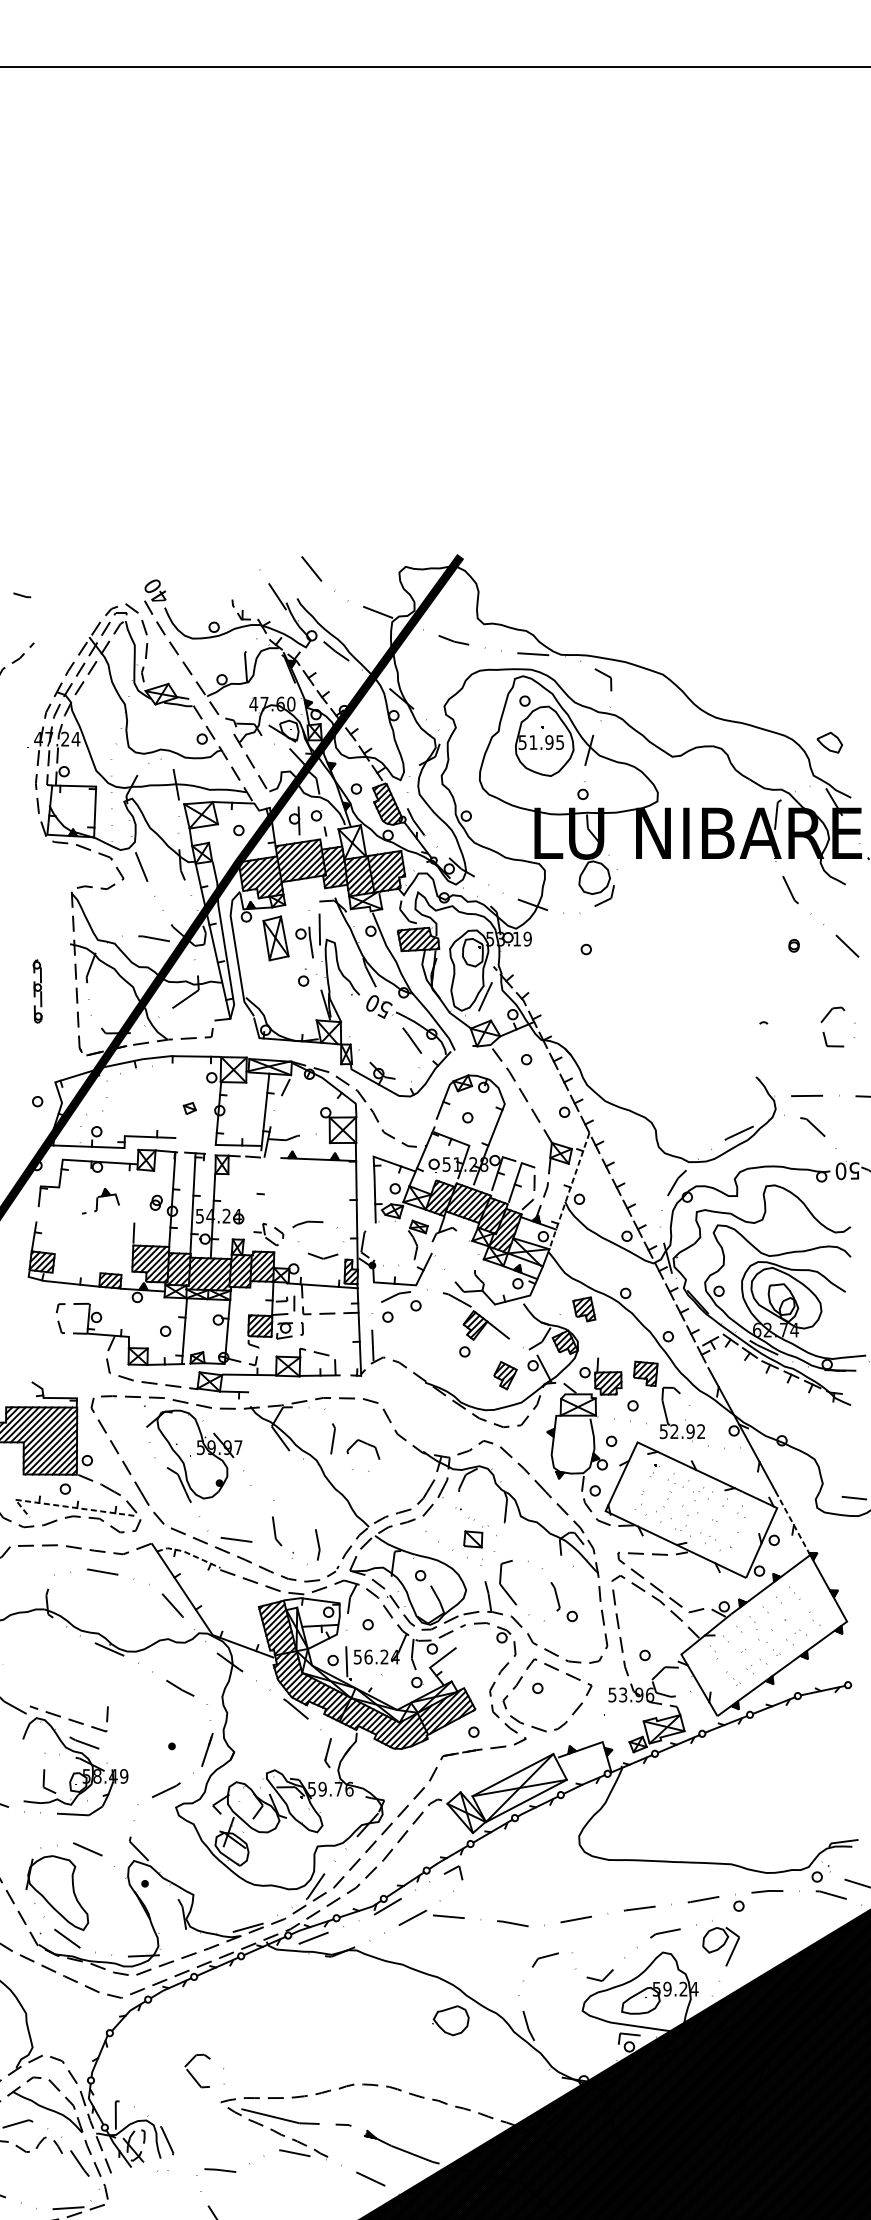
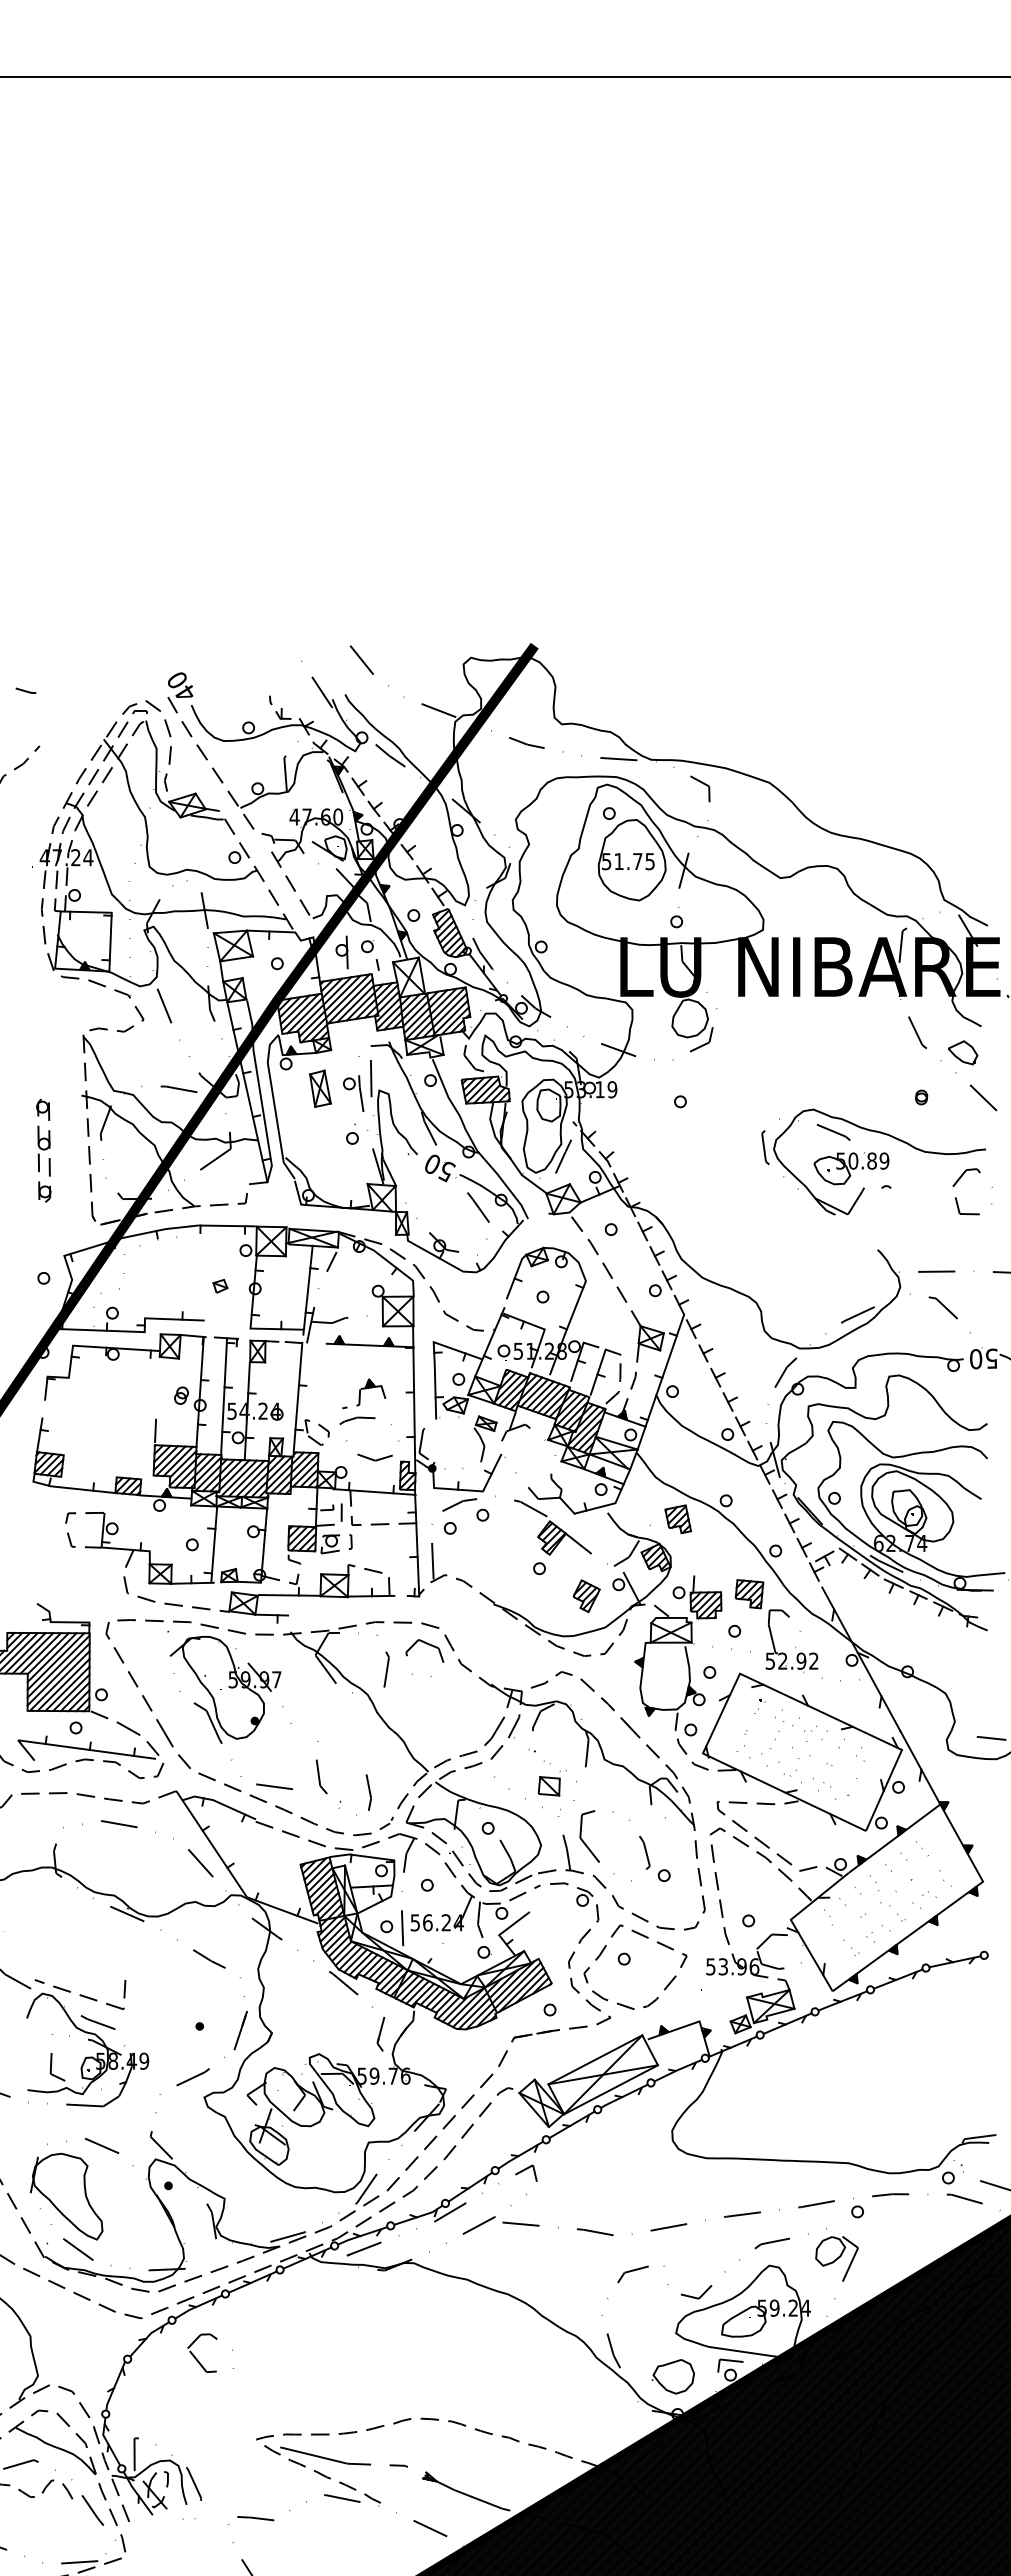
text: (549, 742) -> (637, 861), 51.95 -> 51.75
part: (830, 742) -> (963, 1052), moved
part: (276, 938) -> (320, 1088), size x0.71
part: (37, 991) -> (43, 1150), size x1.43
part: (752, 1000) -> (873, 1161), added
line: (569, 1191) -> (660, 1382), dashed -> solid
part: (101, 1200) -> (364, 1393), moved
line: (256, 1203) -> (297, 1396), added
part: (366, 1444) -> (428, 1645), moved
line: (63, 1505) -> (73, 1747), dashed -> solid
line: (793, 1523) -> (920, 1767), dashed -> solid
line: (189, 1554) -> (219, 1803), dashed -> solid
part: (450, 2020) -> (672, 2376), moved
part: (208, 2059) -> (215, 2339), moved

